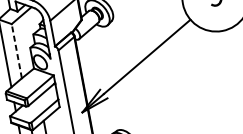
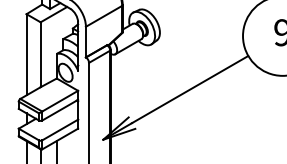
line: (16, 51) -> (40, 54), dashed -> solid

